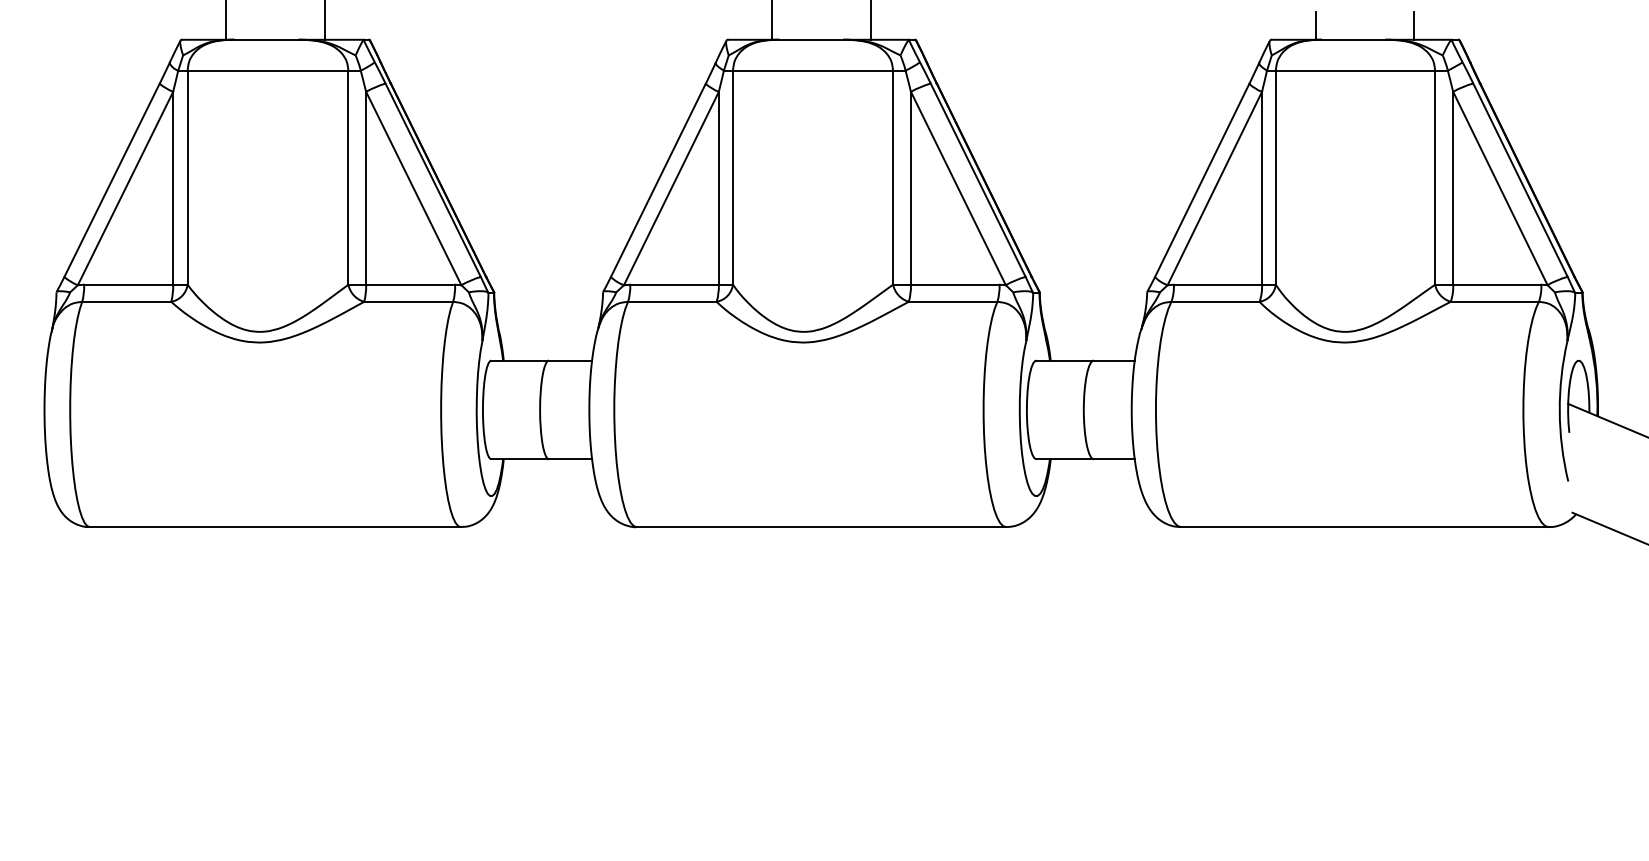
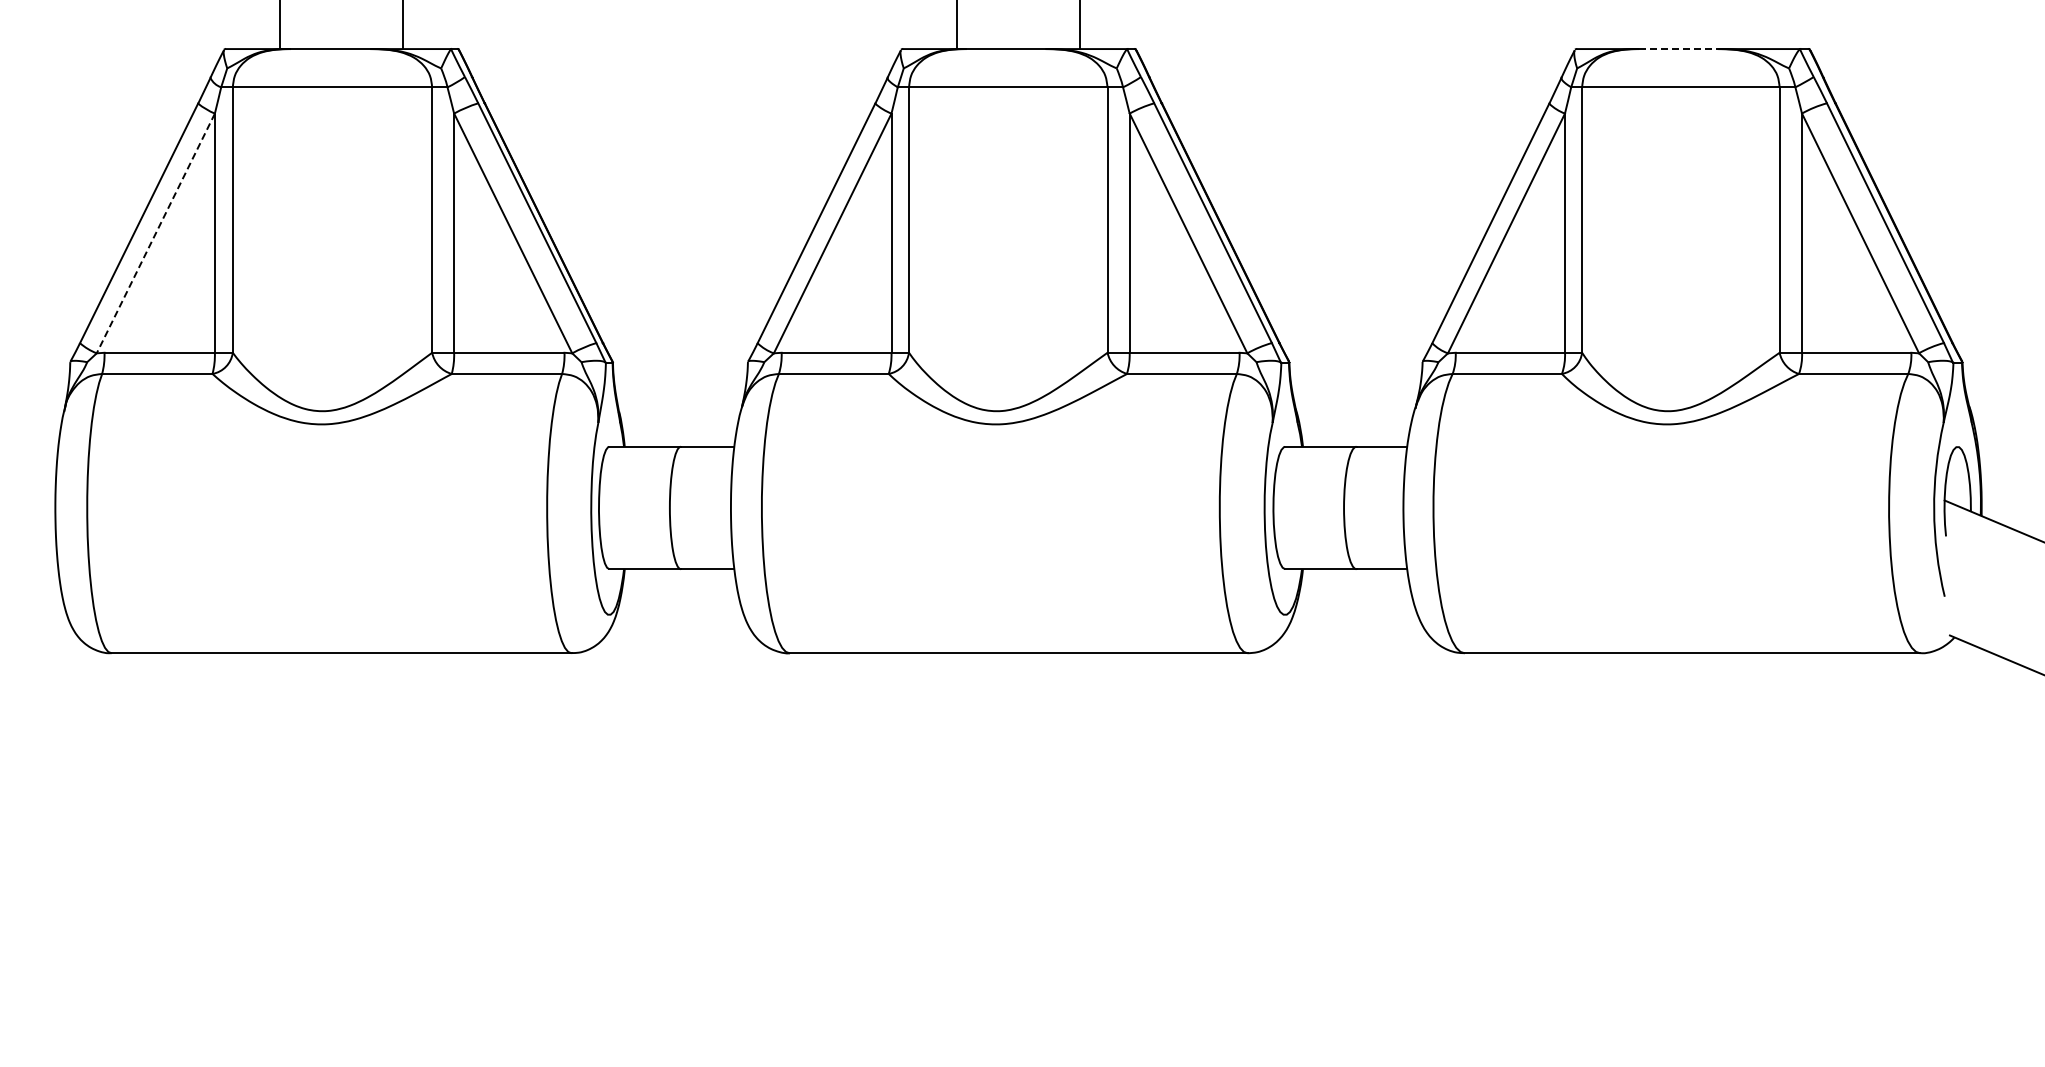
line: (1315, 25) -> (1631, 31), removed
line: (1414, 25) -> (1753, 31), removed
line: (1354, 40) -> (1679, 49), solid -> dashed
line: (125, 188) -> (155, 233), solid -> dashed

